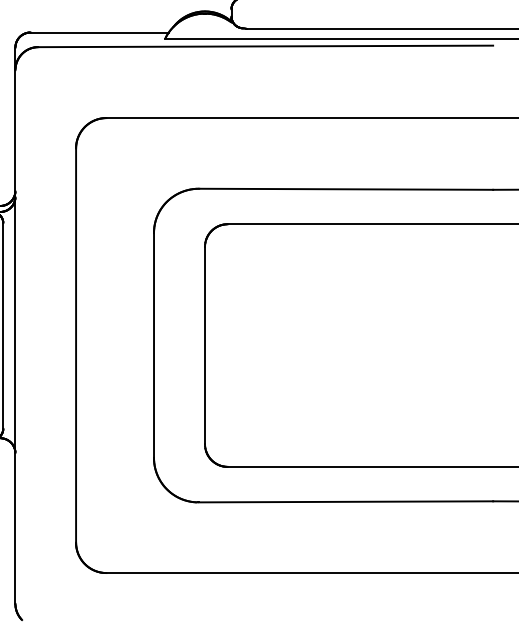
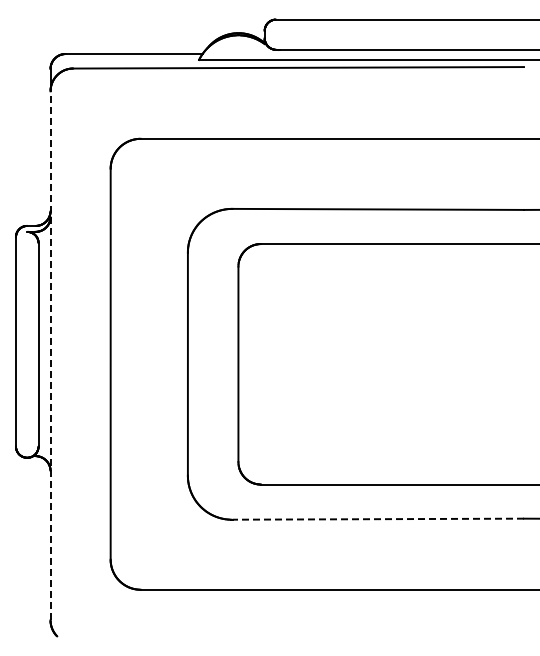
line: (15, 336) -> (50, 355), solid -> dashed
line: (346, 502) -> (378, 519), solid -> dashed

